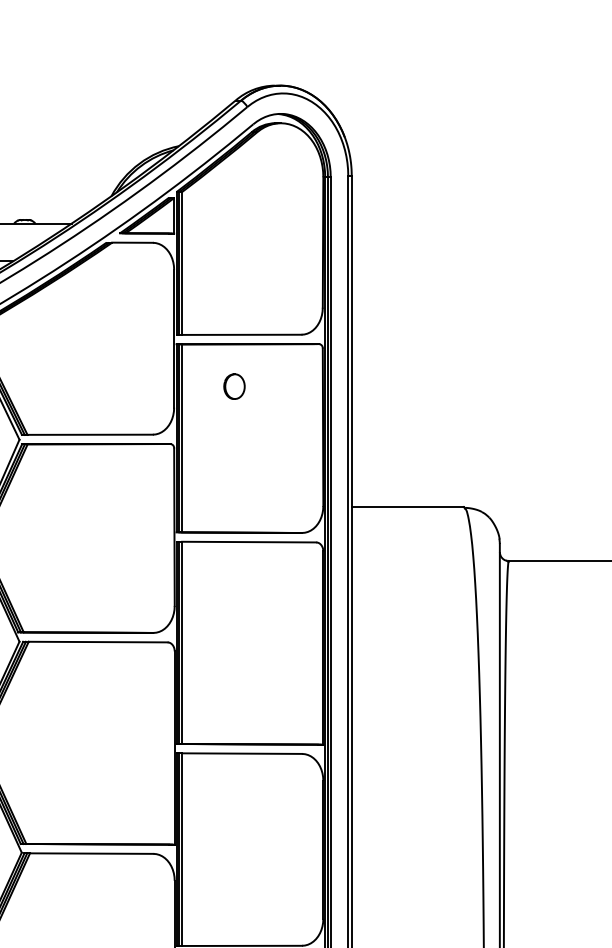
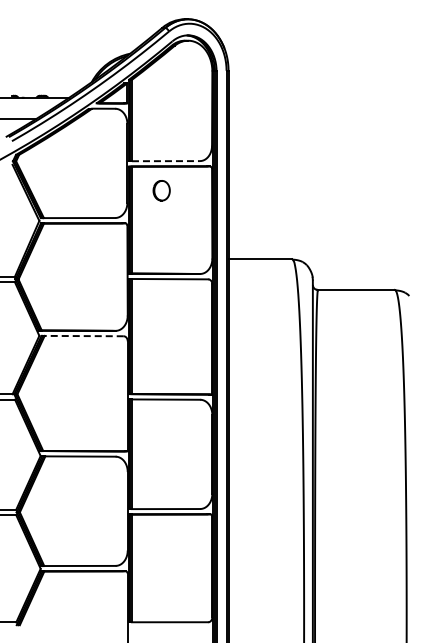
line: (241, 335) -> (165, 161), solid -> dashed
part: (233, 386) -> (161, 190), size x1.4
line: (98, 642) -> (84, 336), solid -> dashed

